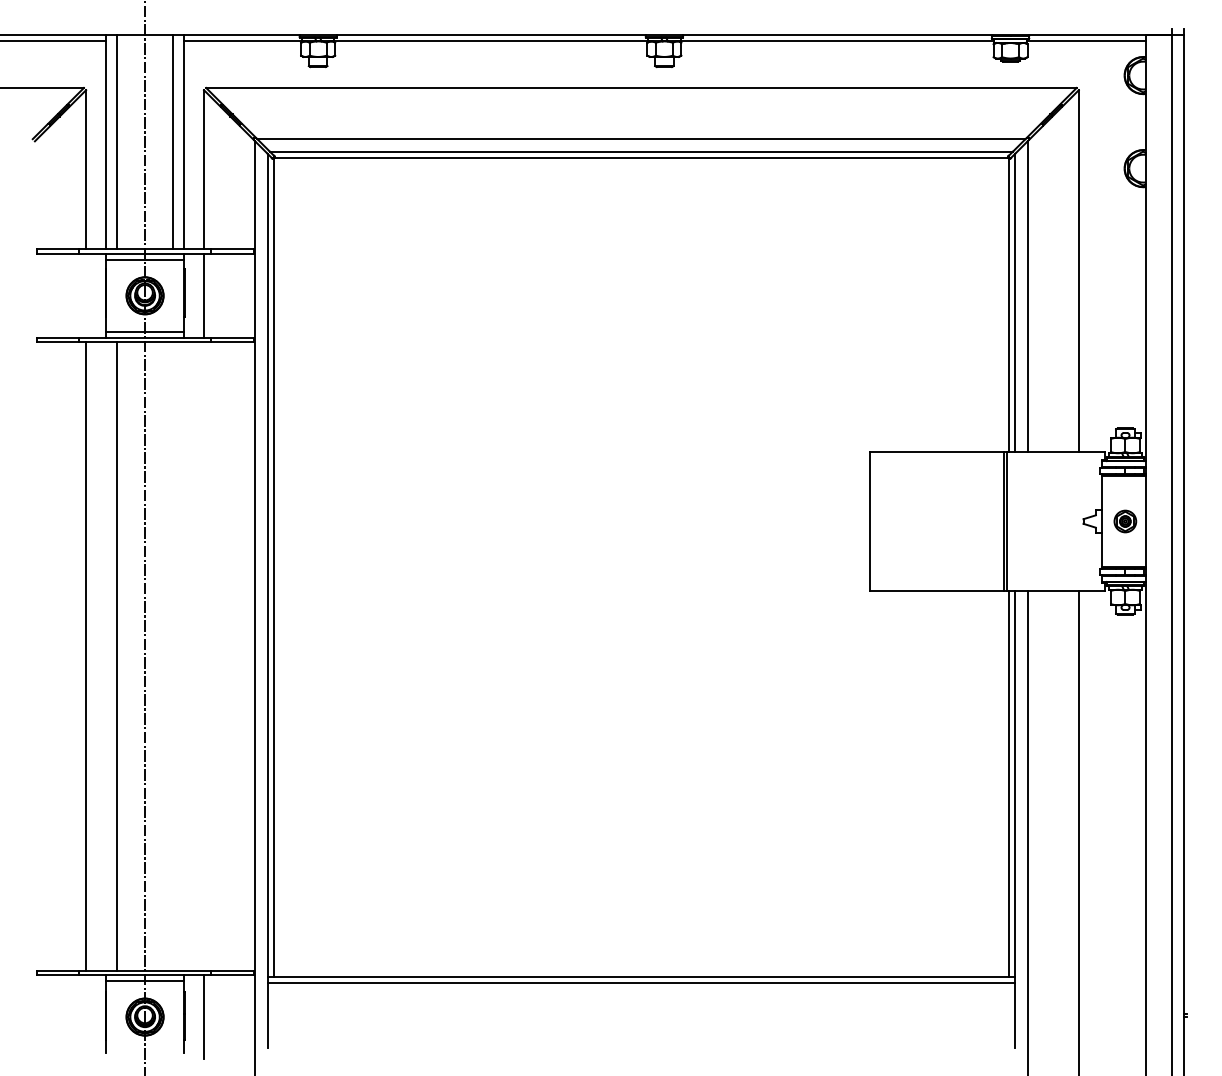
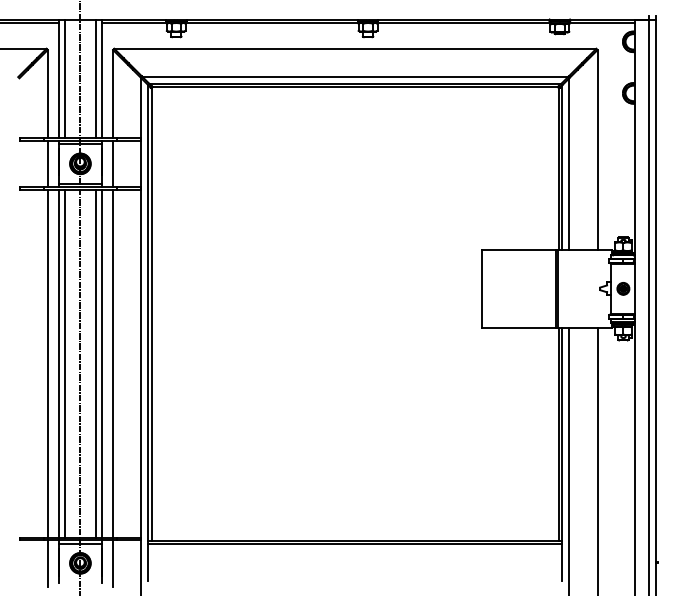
line: (85, 295) -> (47, 163), added
line: (105, 656) -> (58, 363), added
line: (172, 656) -> (95, 363), added
line: (183, 656) -> (101, 363), added
line: (204, 656) -> (113, 363), added
line: (85, 1017) -> (47, 563), added

